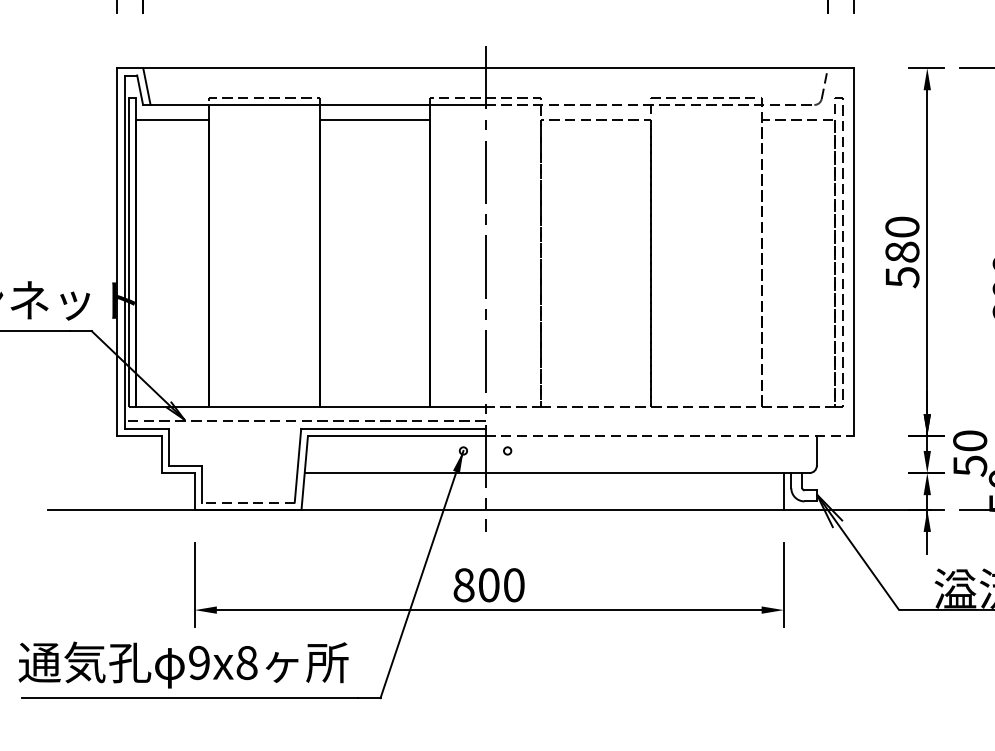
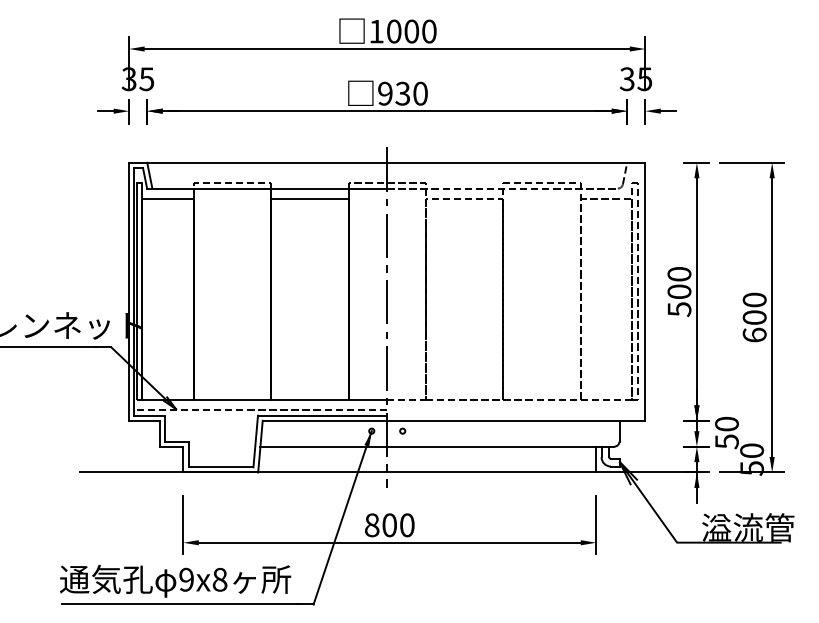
text: (902, 251) -> (679, 291), 580 -> 500
line: (669, 435) -> (516, 420), dashed -> solid
line: (247, 502) -> (220, 467), dashed -> solid

